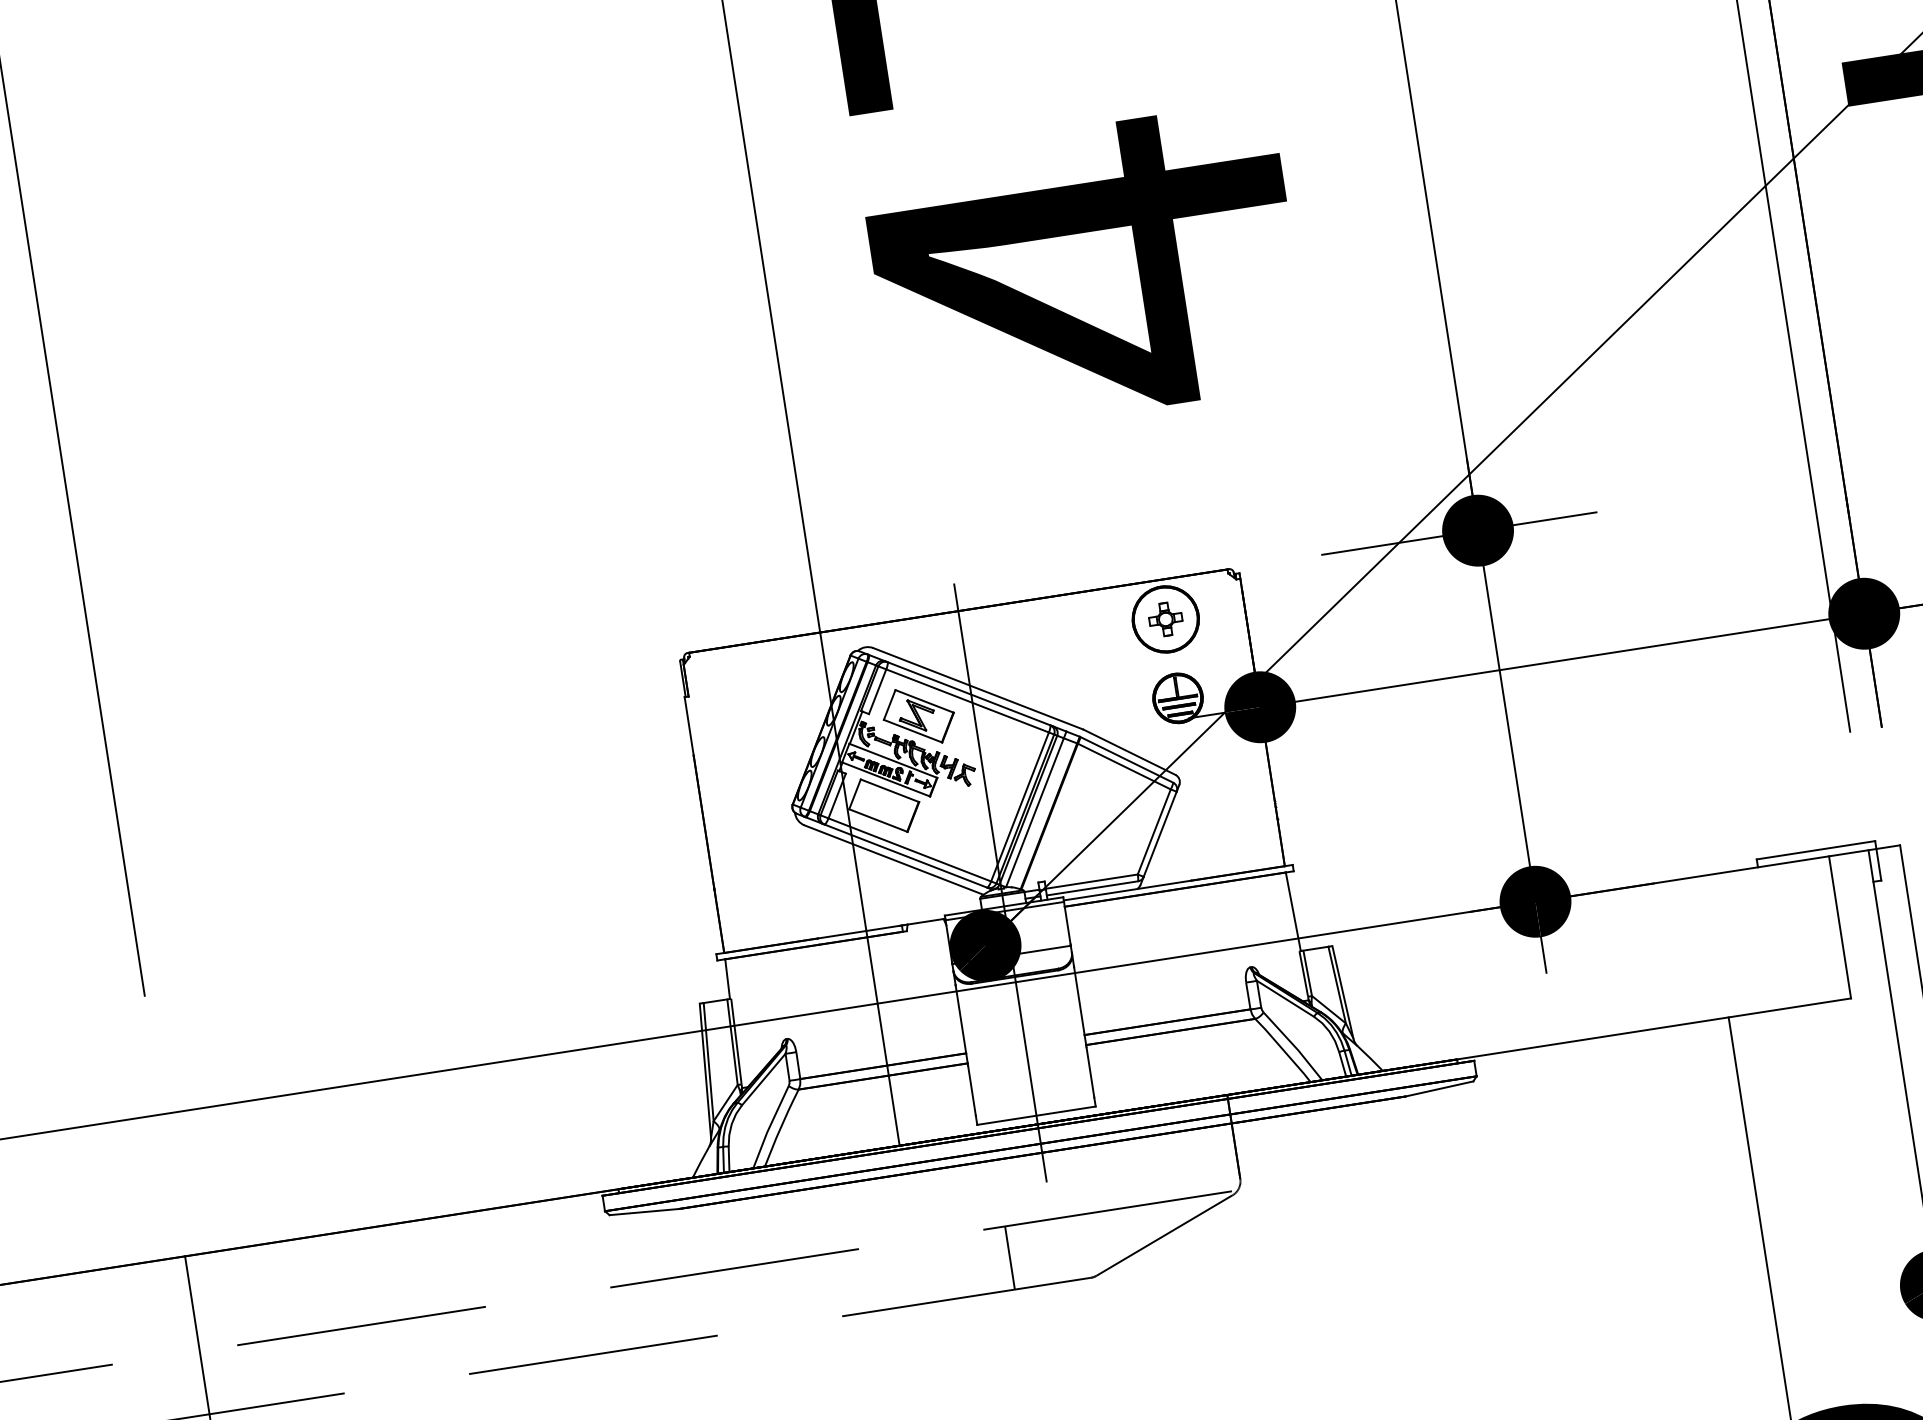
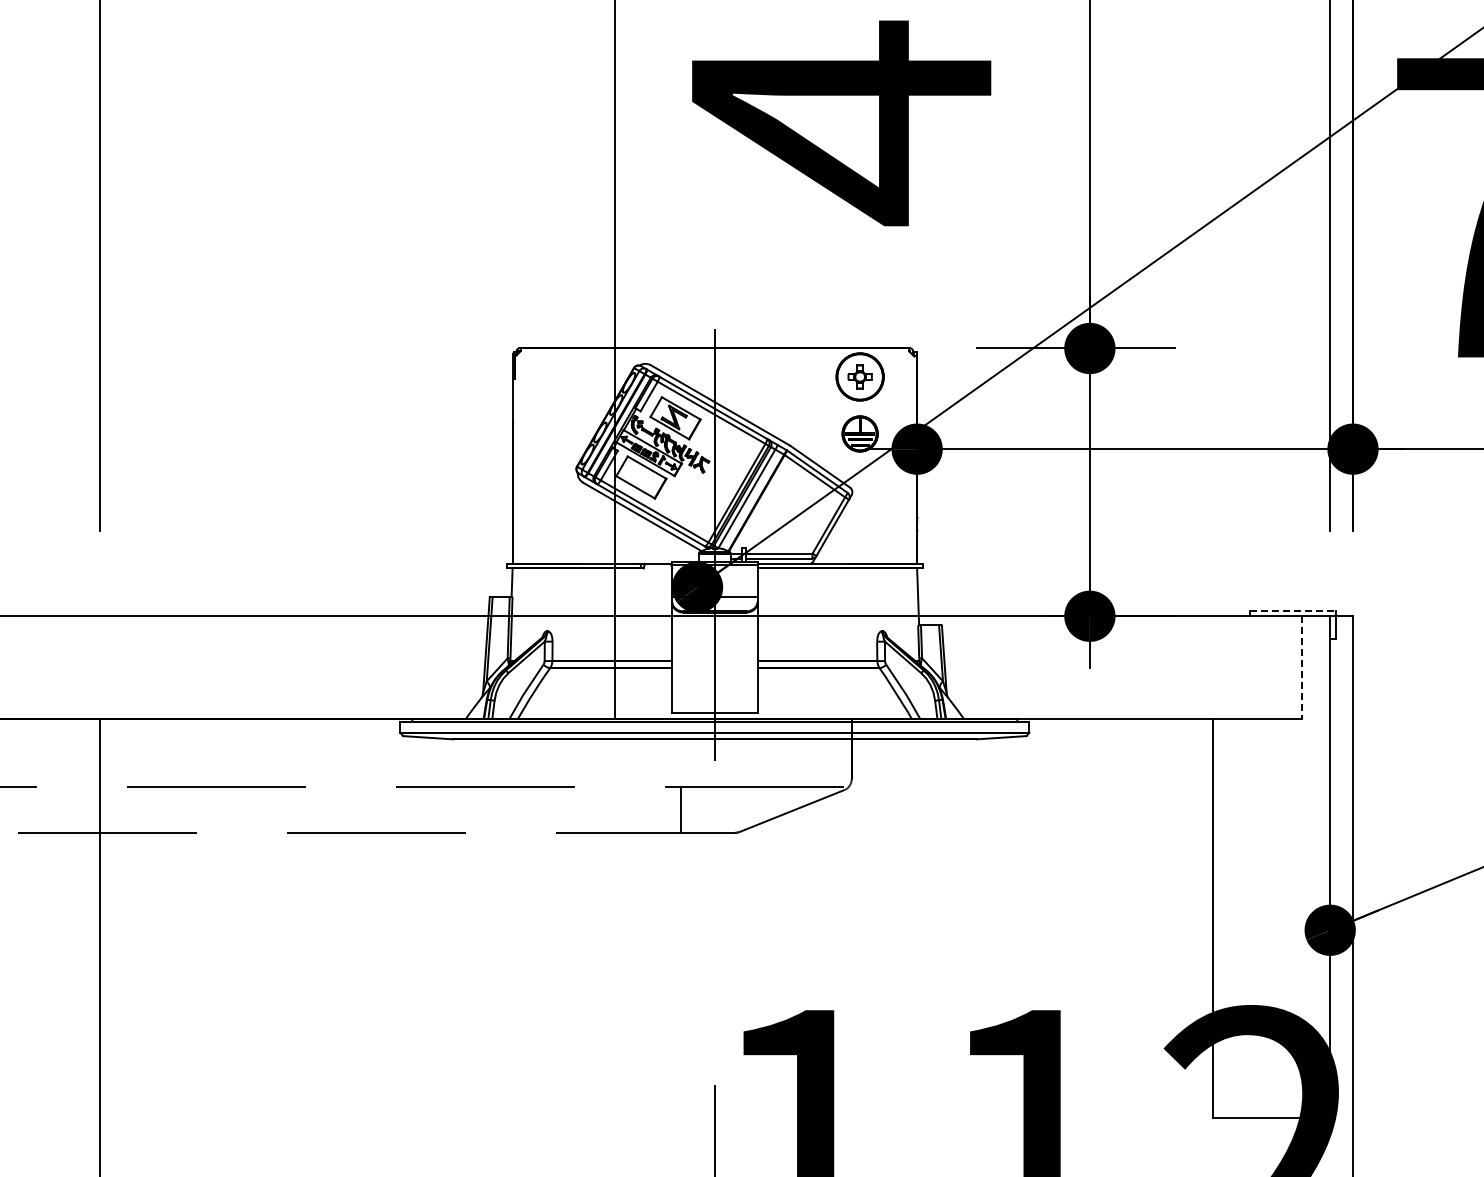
line: (1816, 850) -> (1293, 610), solid -> dashed
line: (1839, 928) -> (1301, 668), solid -> dashed

